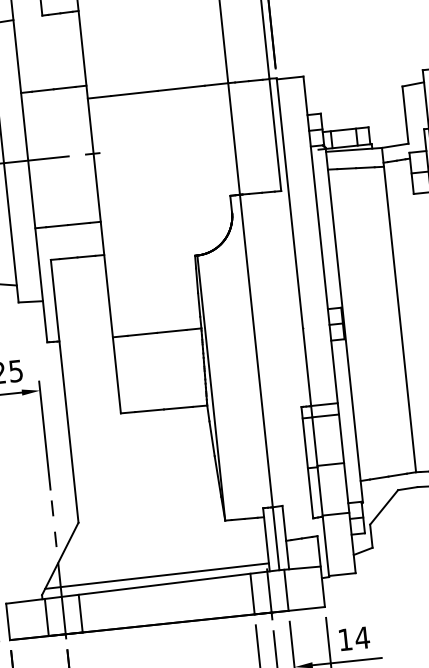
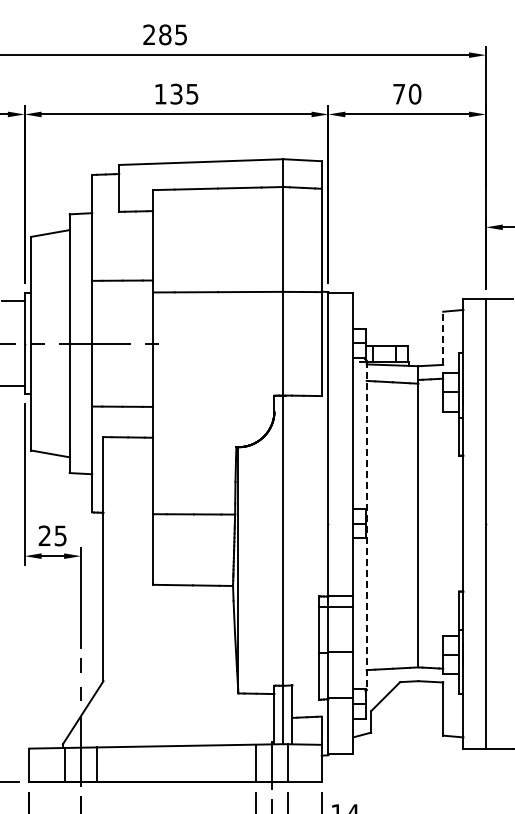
line: (405, 115) -> (443, 338), solid -> dashed
line: (344, 325) -> (366, 525), solid -> dashed
line: (157, 575) -> (170, 737), removed

